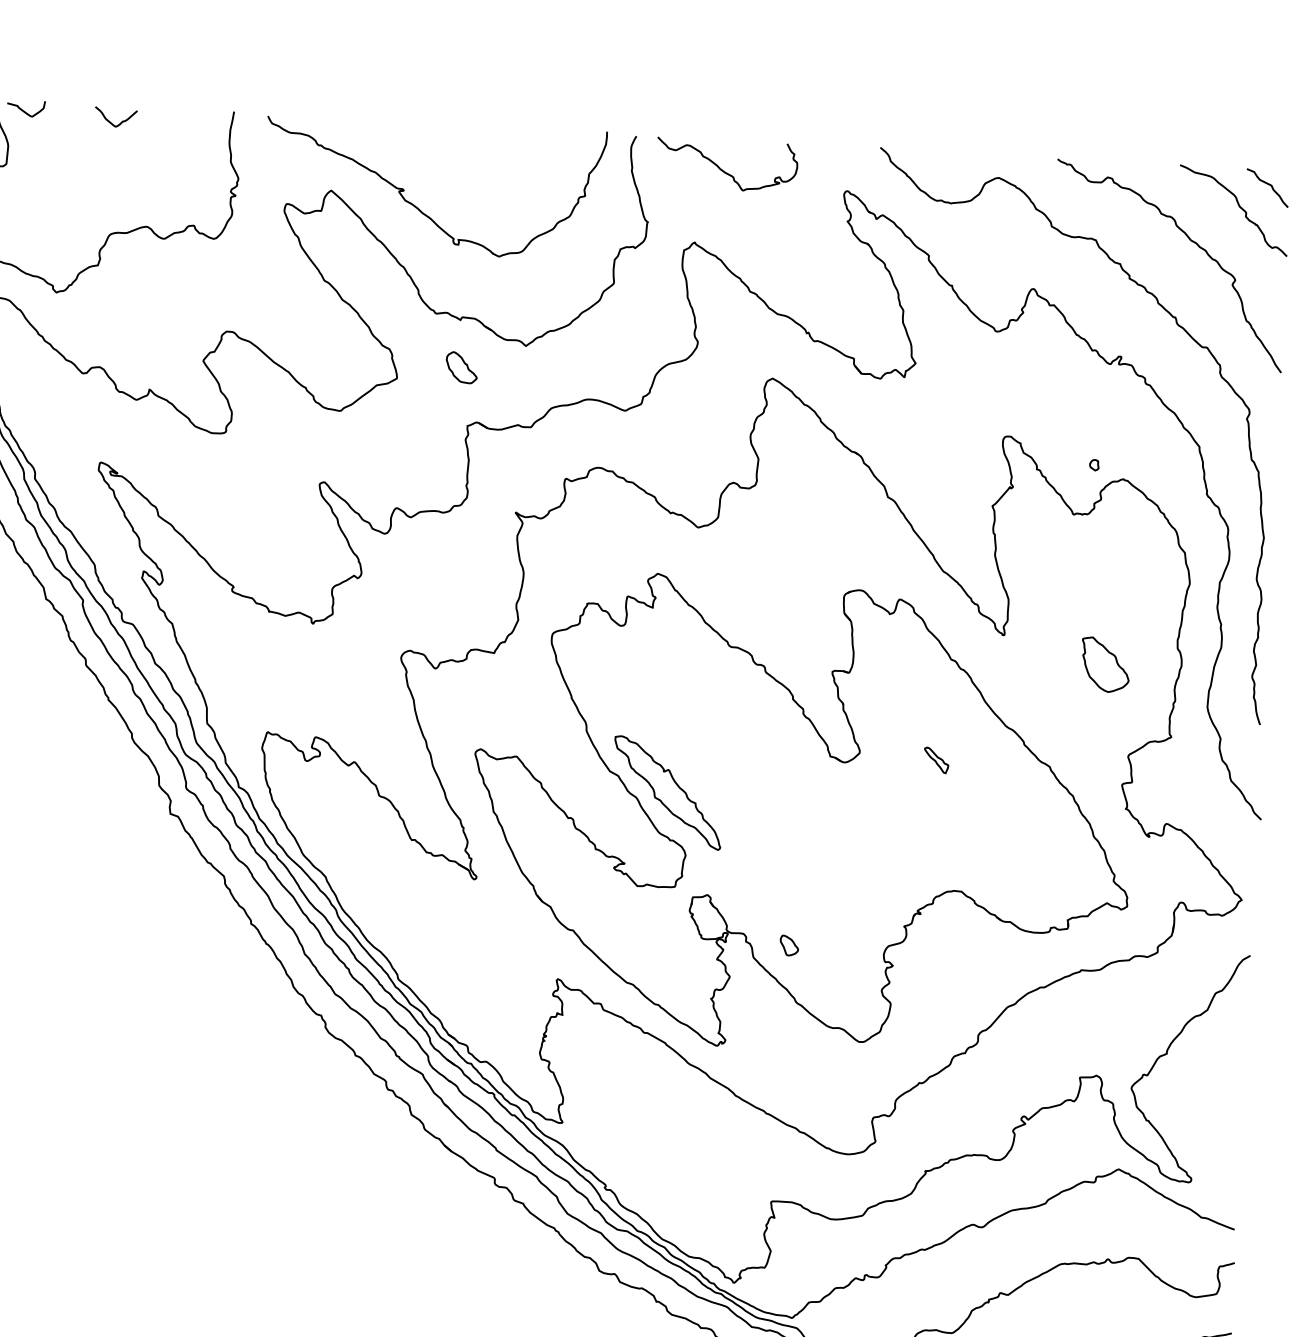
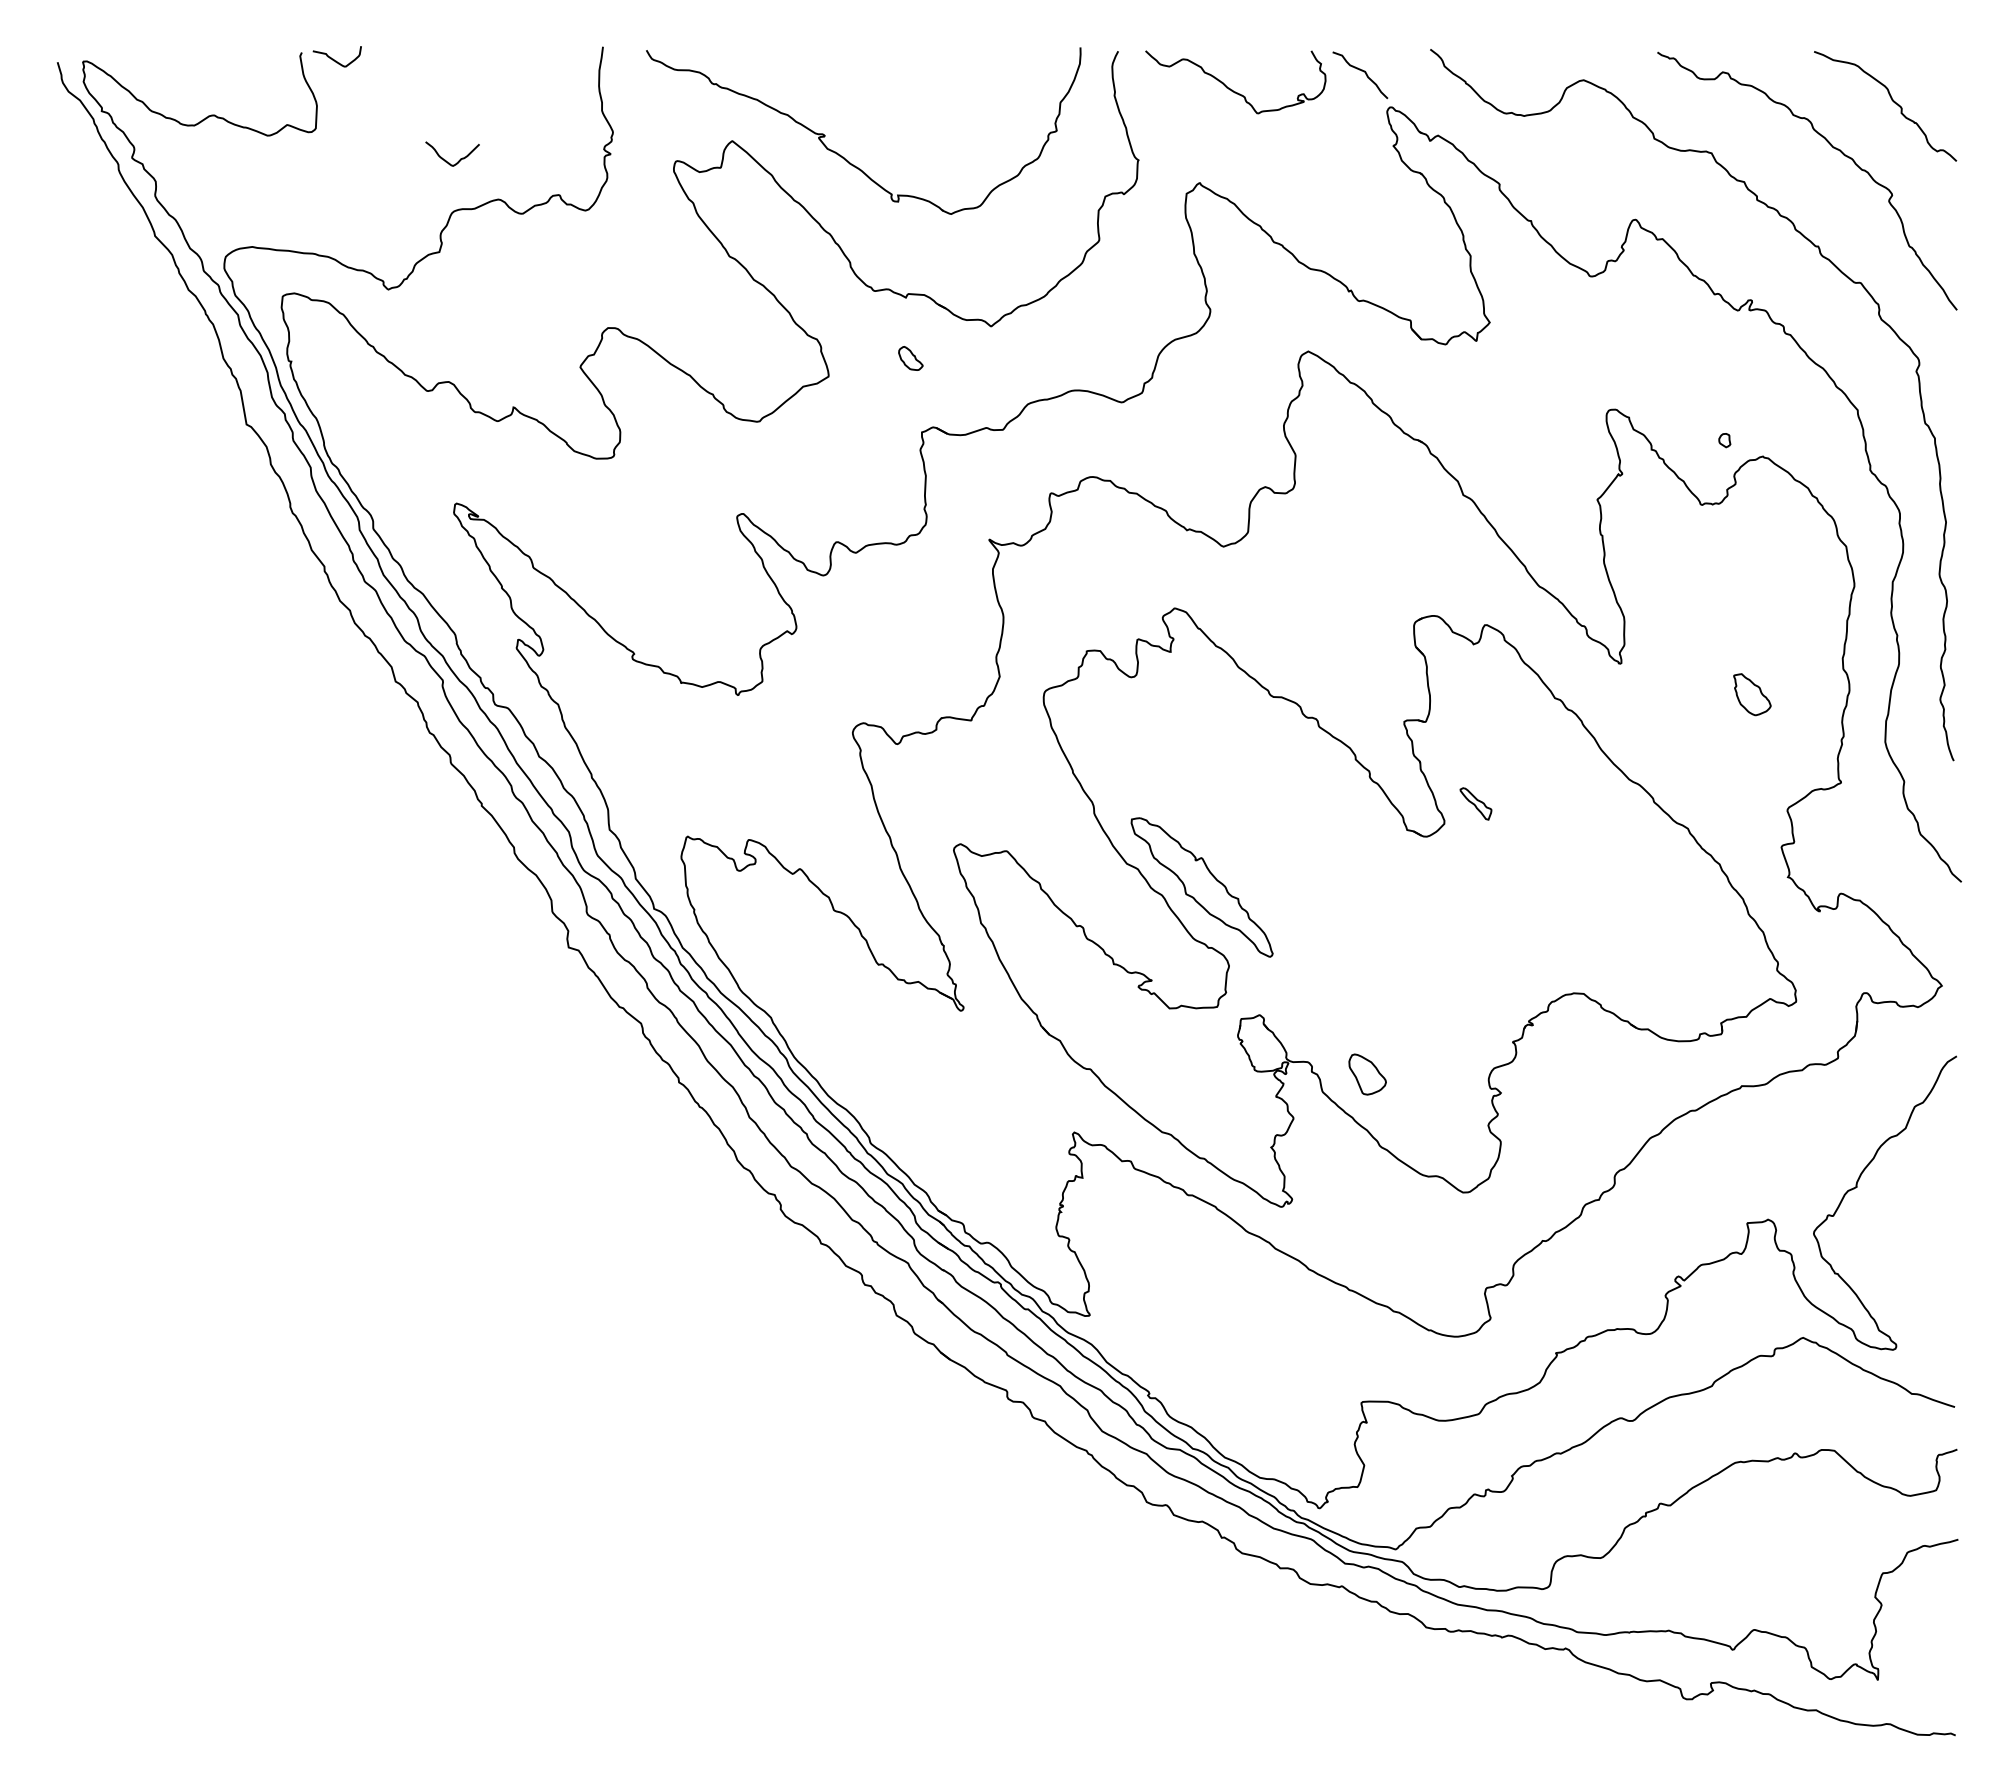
curve: (110, 121) -> (445, 159), moved
curve: (1268, 185) -> (1361, 71), moved
part: (461, 367) -> (910, 358), size x0.6
part: (1105, 664) -> (1752, 694), size x0.6
part: (936, 760) -> (1475, 803), moved
part: (789, 945) -> (1367, 1073), size x1.6

